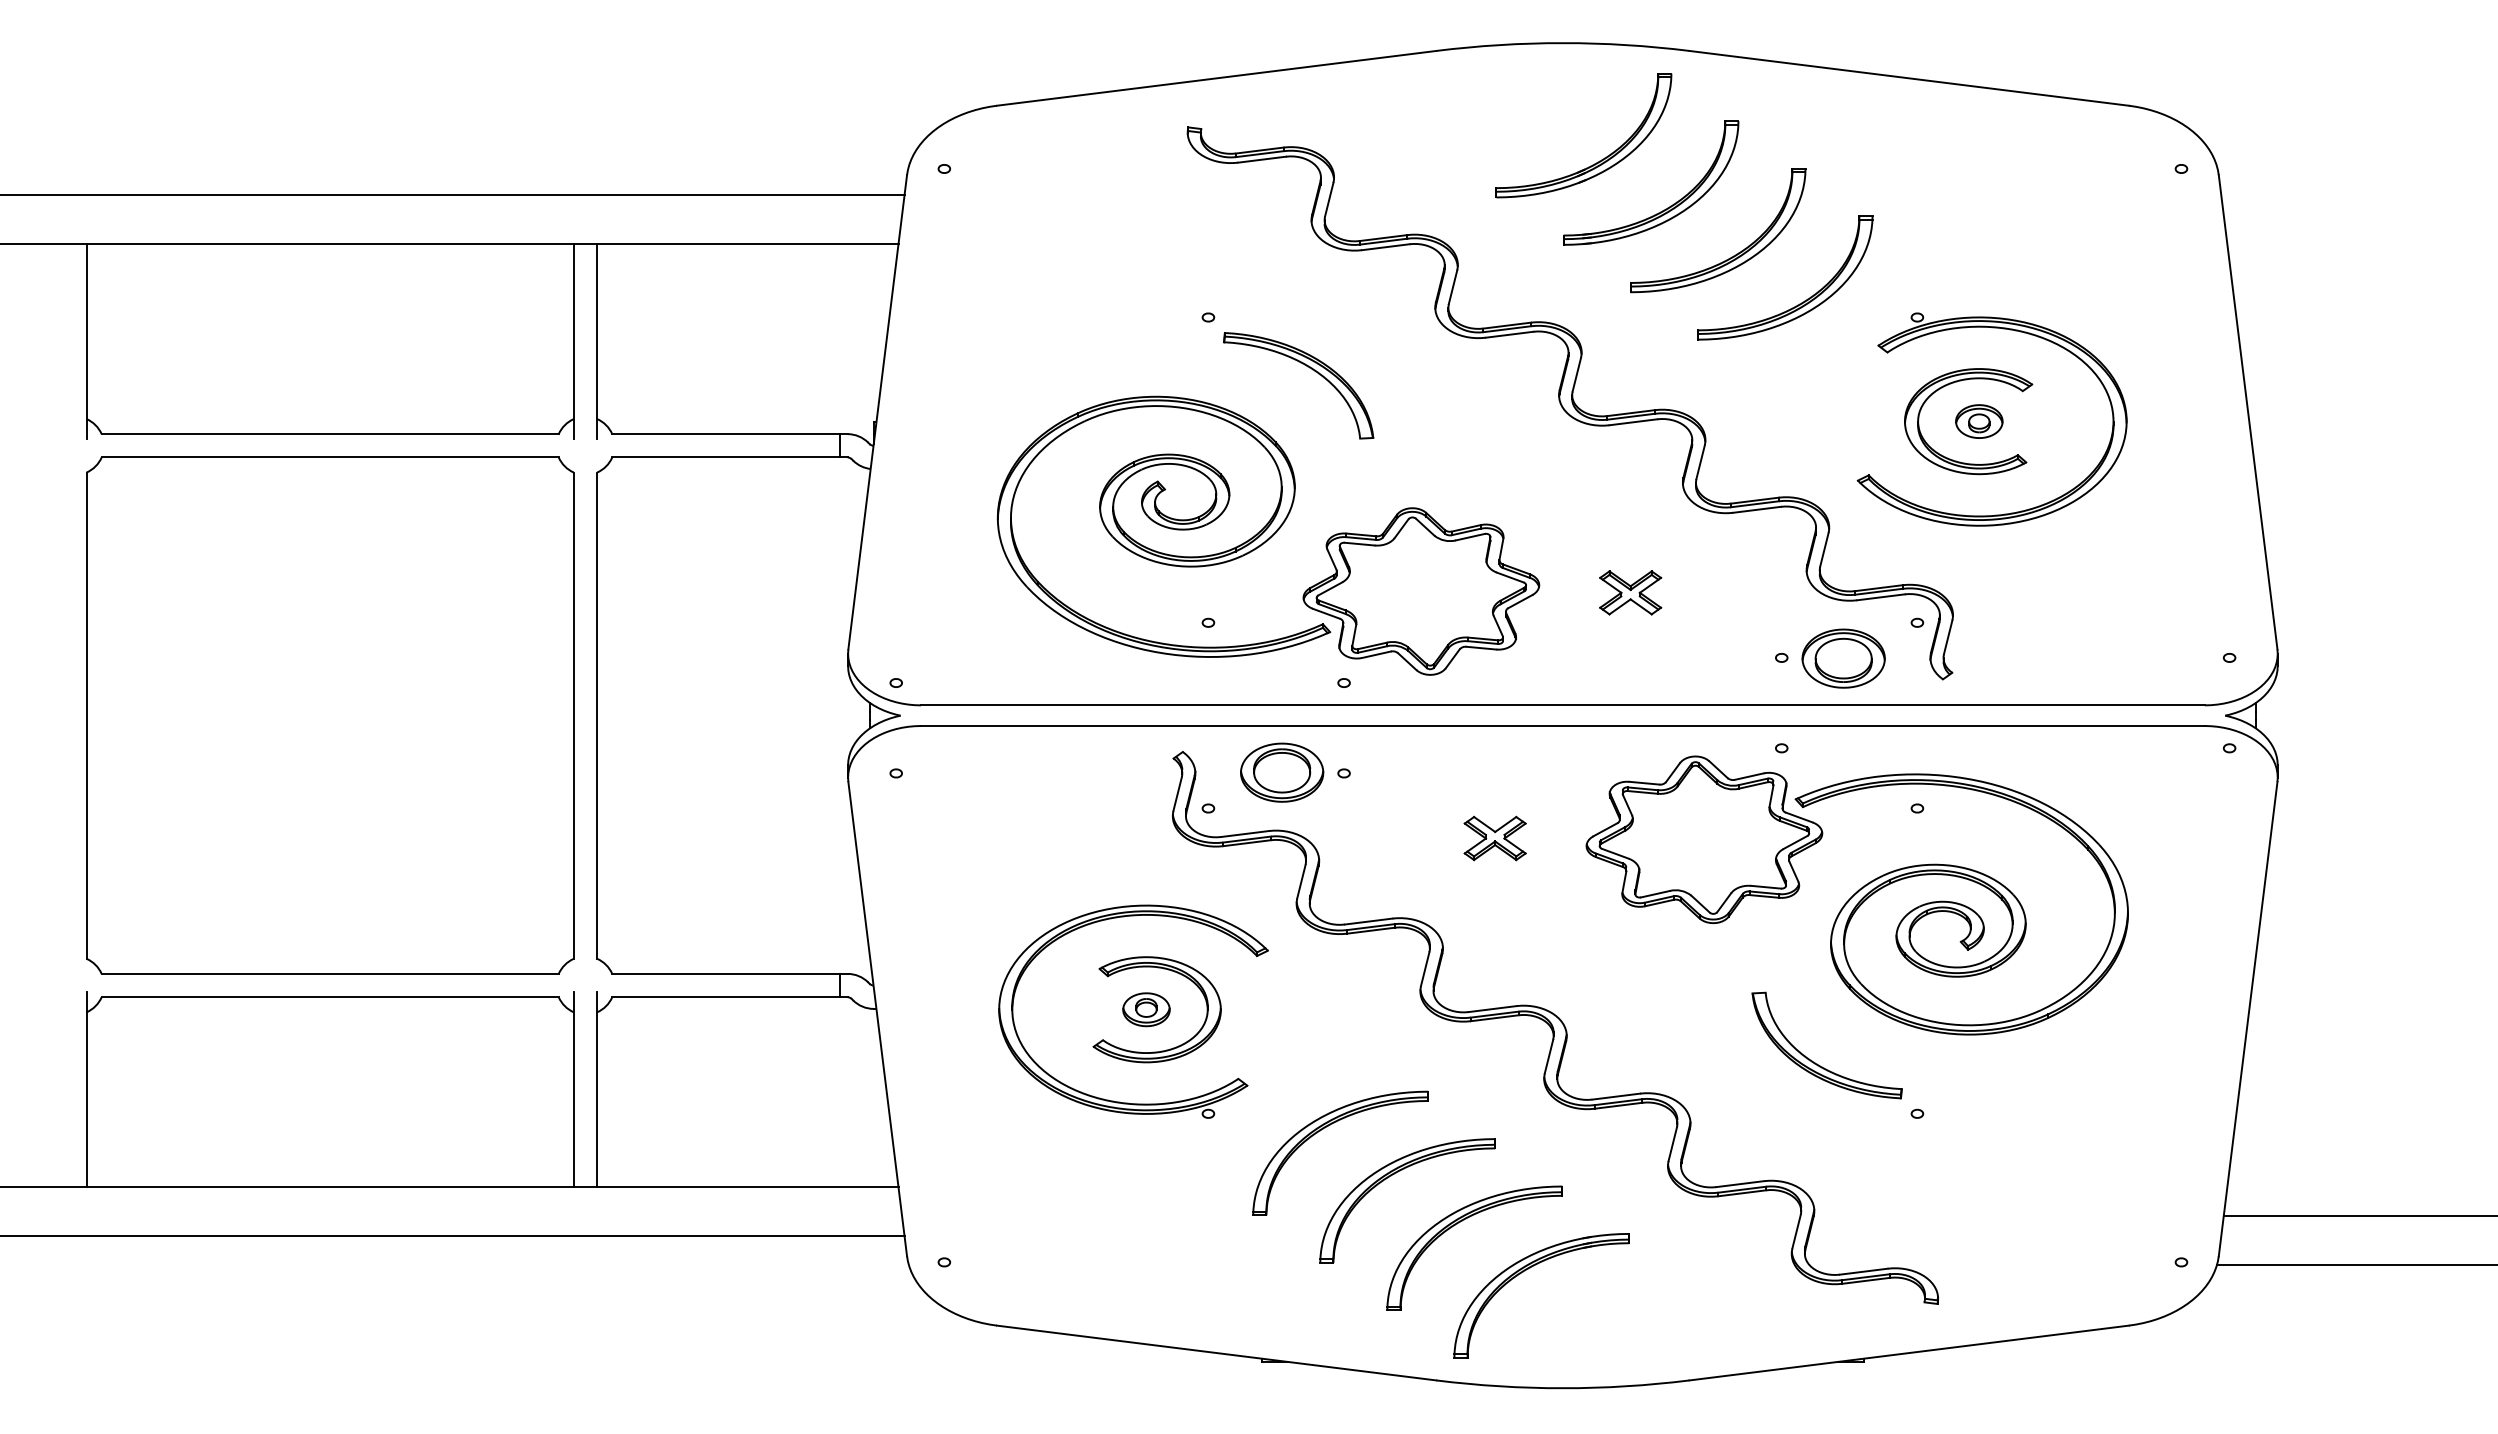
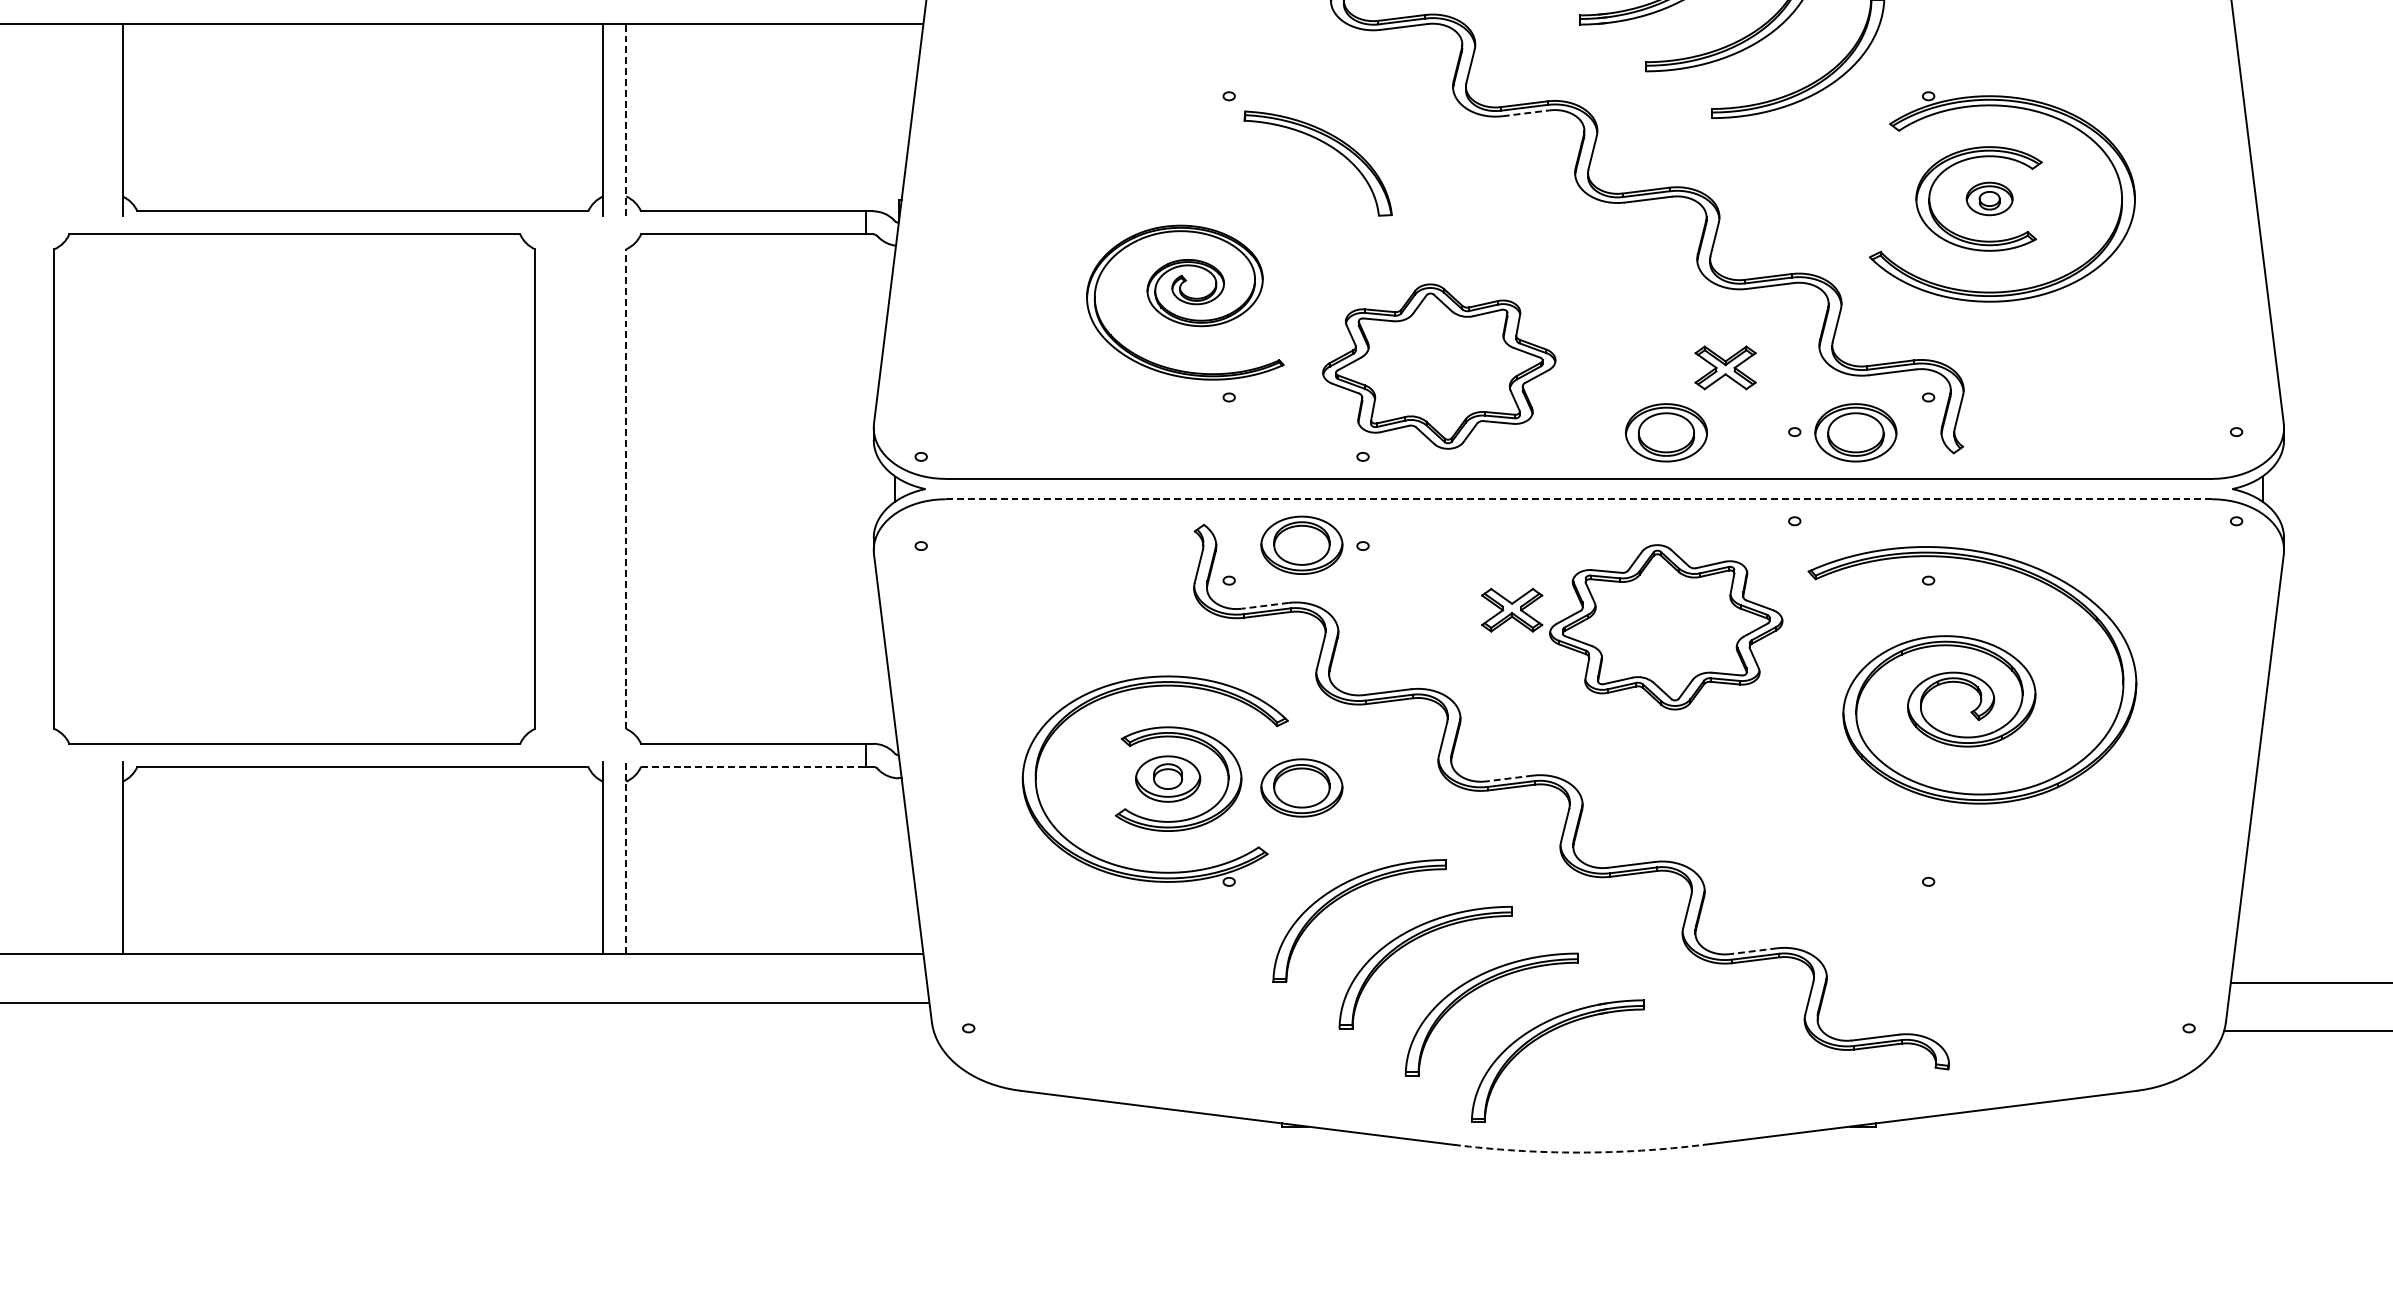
line: (1510, 334) -> (1527, 113), solid -> dashed
line: (597, 341) -> (626, 119), solid -> dashed
part: (1163, 526) -> (1184, 302), size x0.6
part: (1630, 592) -> (1725, 367), moved
part: (1651, 658) -> (1666, 432), added
part: (330, 715) -> (295, 488), moved
line: (597, 715) -> (626, 488), solid -> dashed
line: (1562, 726) -> (1578, 499), solid -> dashed
line: (1244, 834) -> (1264, 606), solid -> dashed
part: (1704, 839) -> (1666, 627), moved
line: (726, 997) -> (753, 767), solid -> dashed
part: (1146, 1009) -> (1168, 778), size x1.4
line: (1491, 1009) -> (1508, 778), solid -> dashed
part: (1282, 1018) -> (1302, 787), added
part: (1817, 1063) -> (1830, 832), removed
line: (597, 1089) -> (626, 857), solid -> dashed
line: (1739, 1184) -> (1753, 951), solid -> dashed
arc: (1562, 1388) -> (1578, 1152), solid -> dashed

